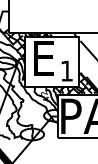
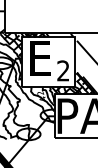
text: (66, 70) -> (63, 70), 1 -> 2

